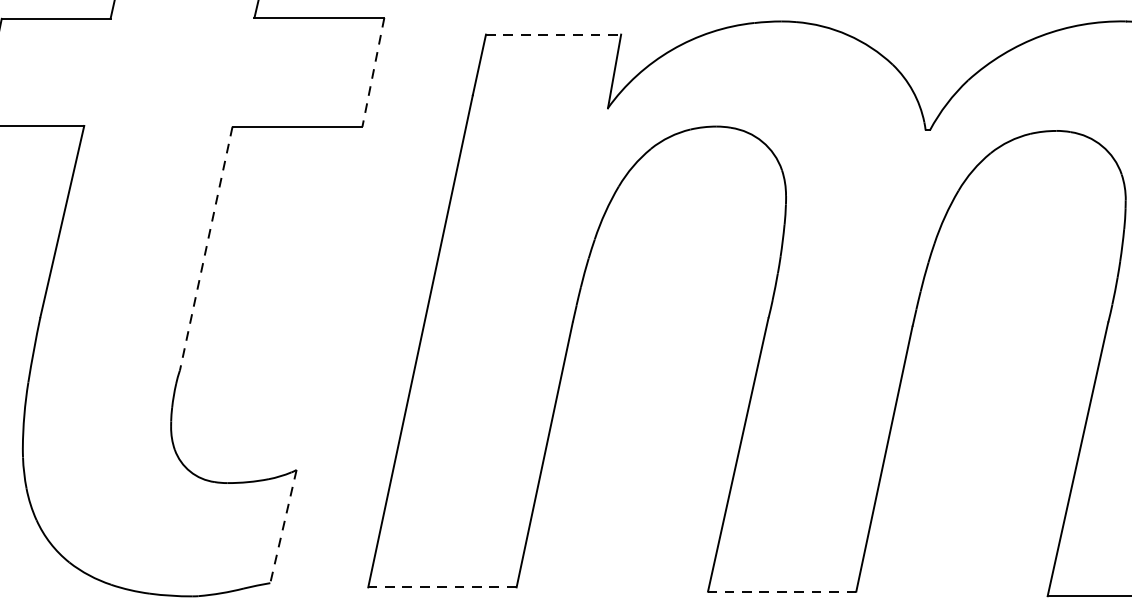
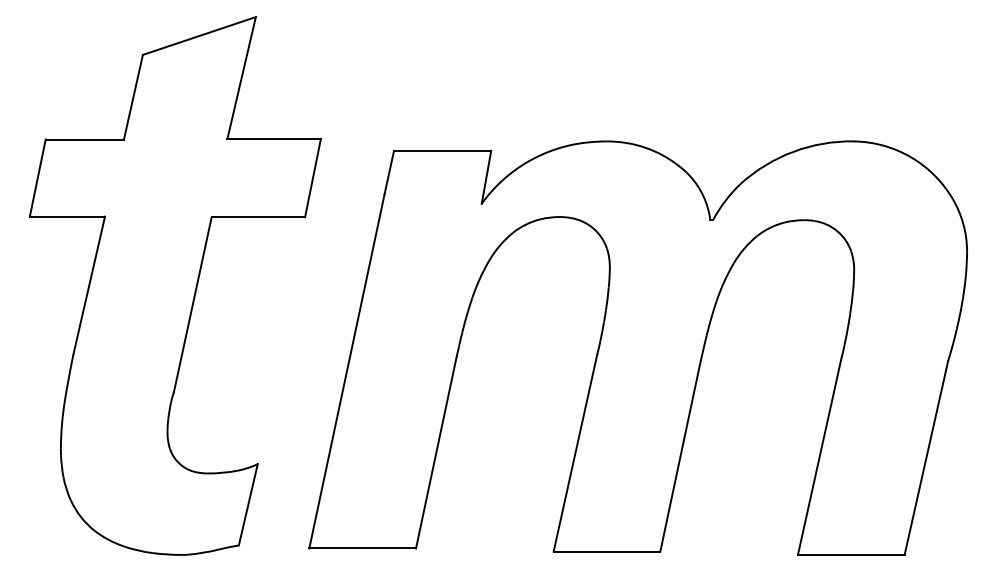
line: (553, 34) -> (442, 150), dashed -> solid
line: (374, 73) -> (313, 178), dashed -> solid
line: (205, 248) -> (192, 304), dashed -> solid
line: (283, 526) -> (248, 504), dashed -> solid
line: (442, 587) -> (362, 548), dashed -> solid
line: (781, 591) -> (606, 551), dashed -> solid

